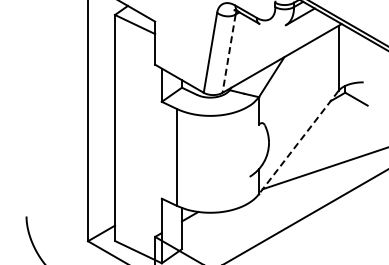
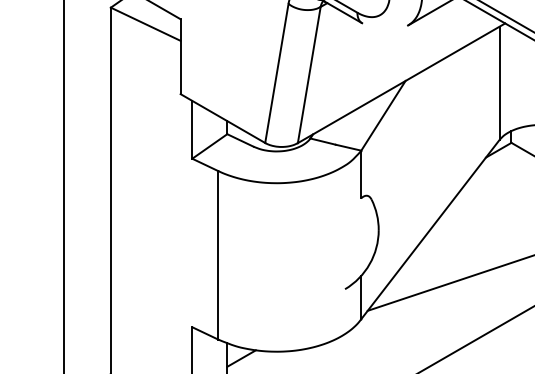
line: (229, 53) -> (309, 74), dashed -> solid
line: (298, 142) -> (430, 229), dashed -> solid

